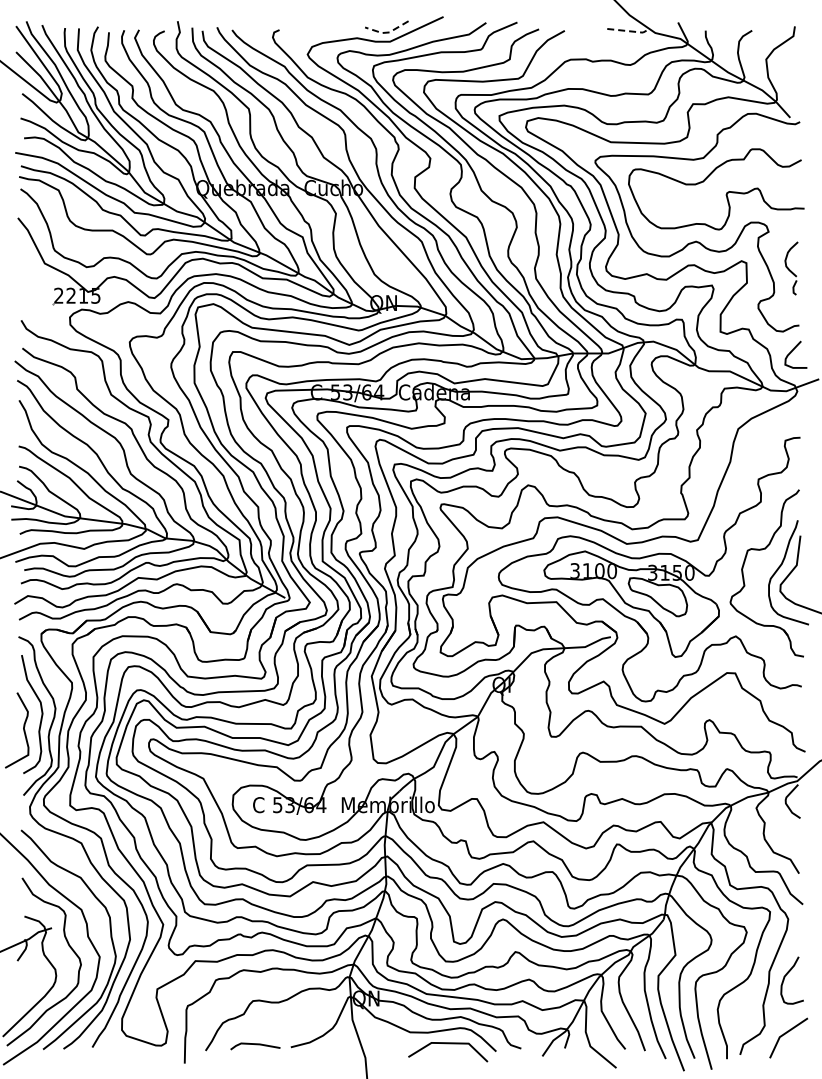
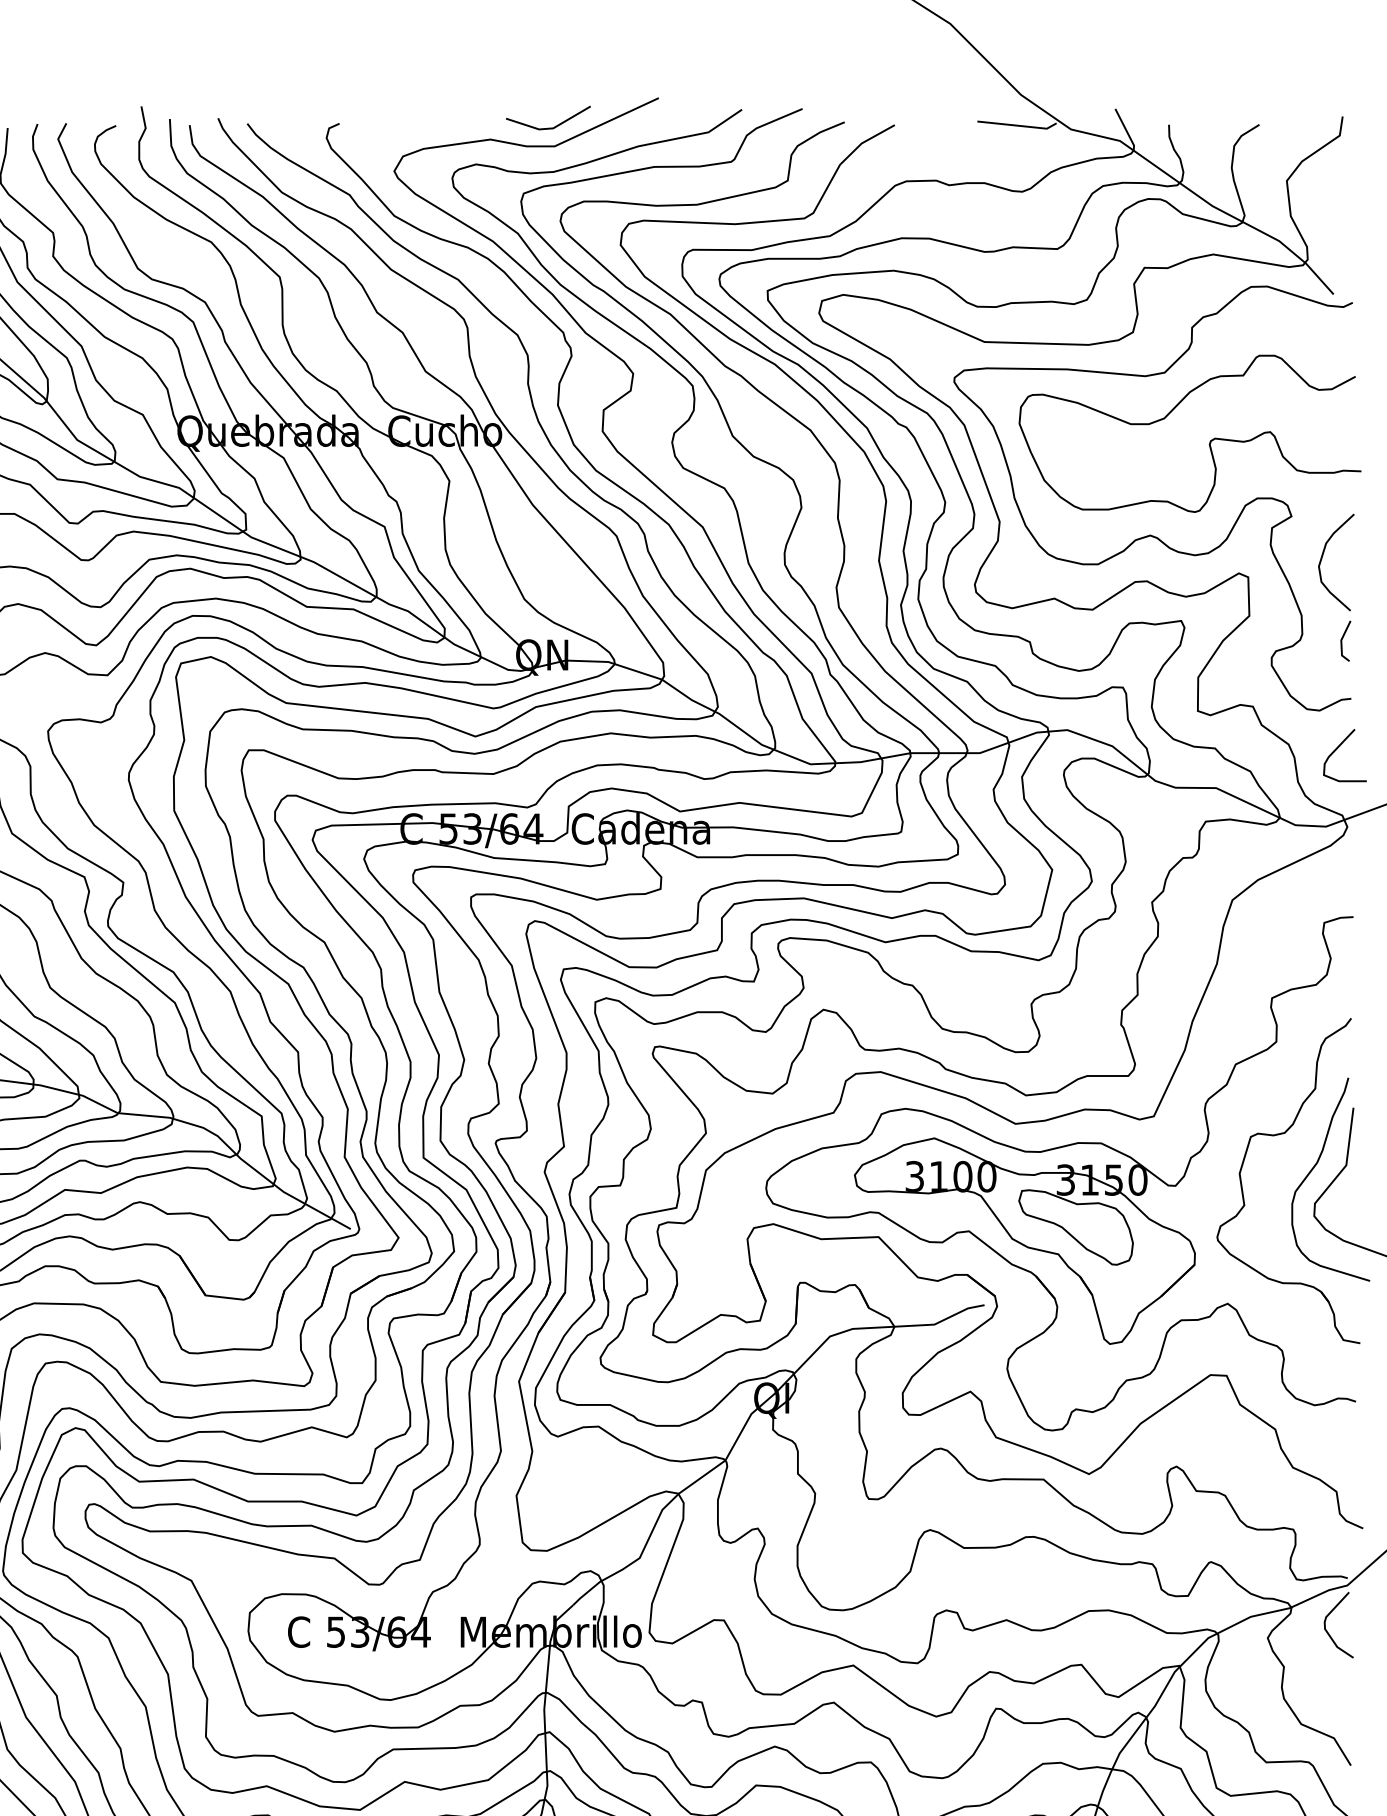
line: (629, 31) -> (1020, 126), dashed -> solid
line: (387, 32) -> (549, 128), dashed -> solid
part: (791, 268) -> (1335, 587), size x1.43

